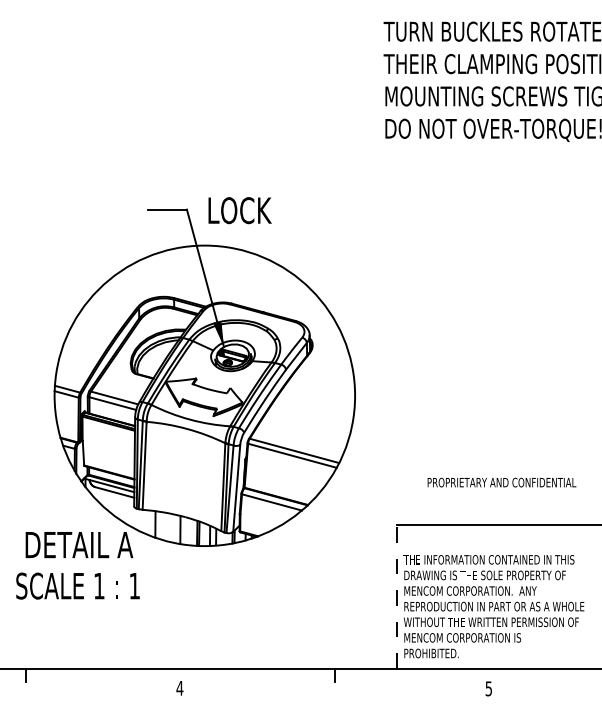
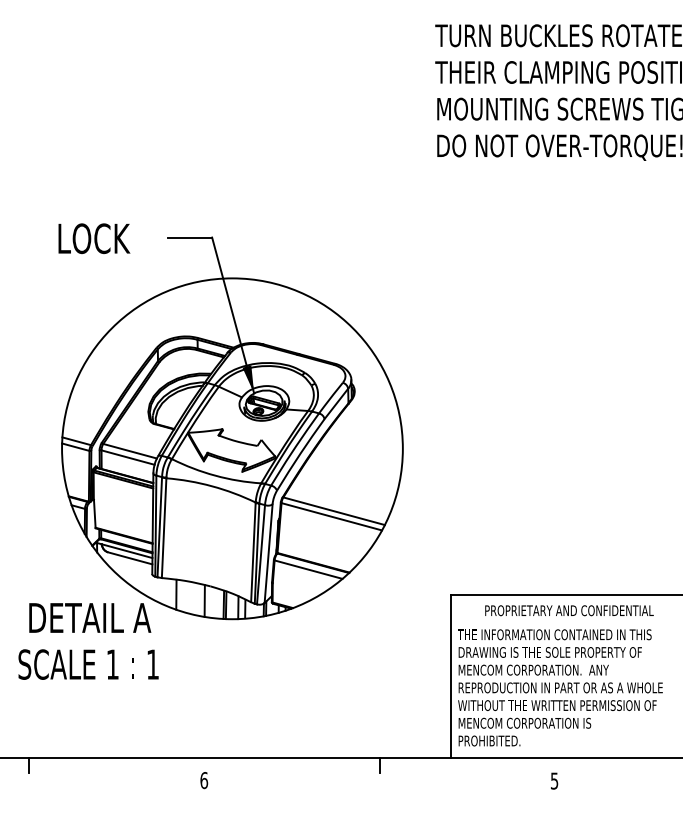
text: (239, 210) -> (93, 238), moved
text: (501, 482) -> (568, 610), moved
line: (397, 596) -> (450, 676), dashed -> solid
text: (179, 687) -> (203, 779), 4 -> 6

